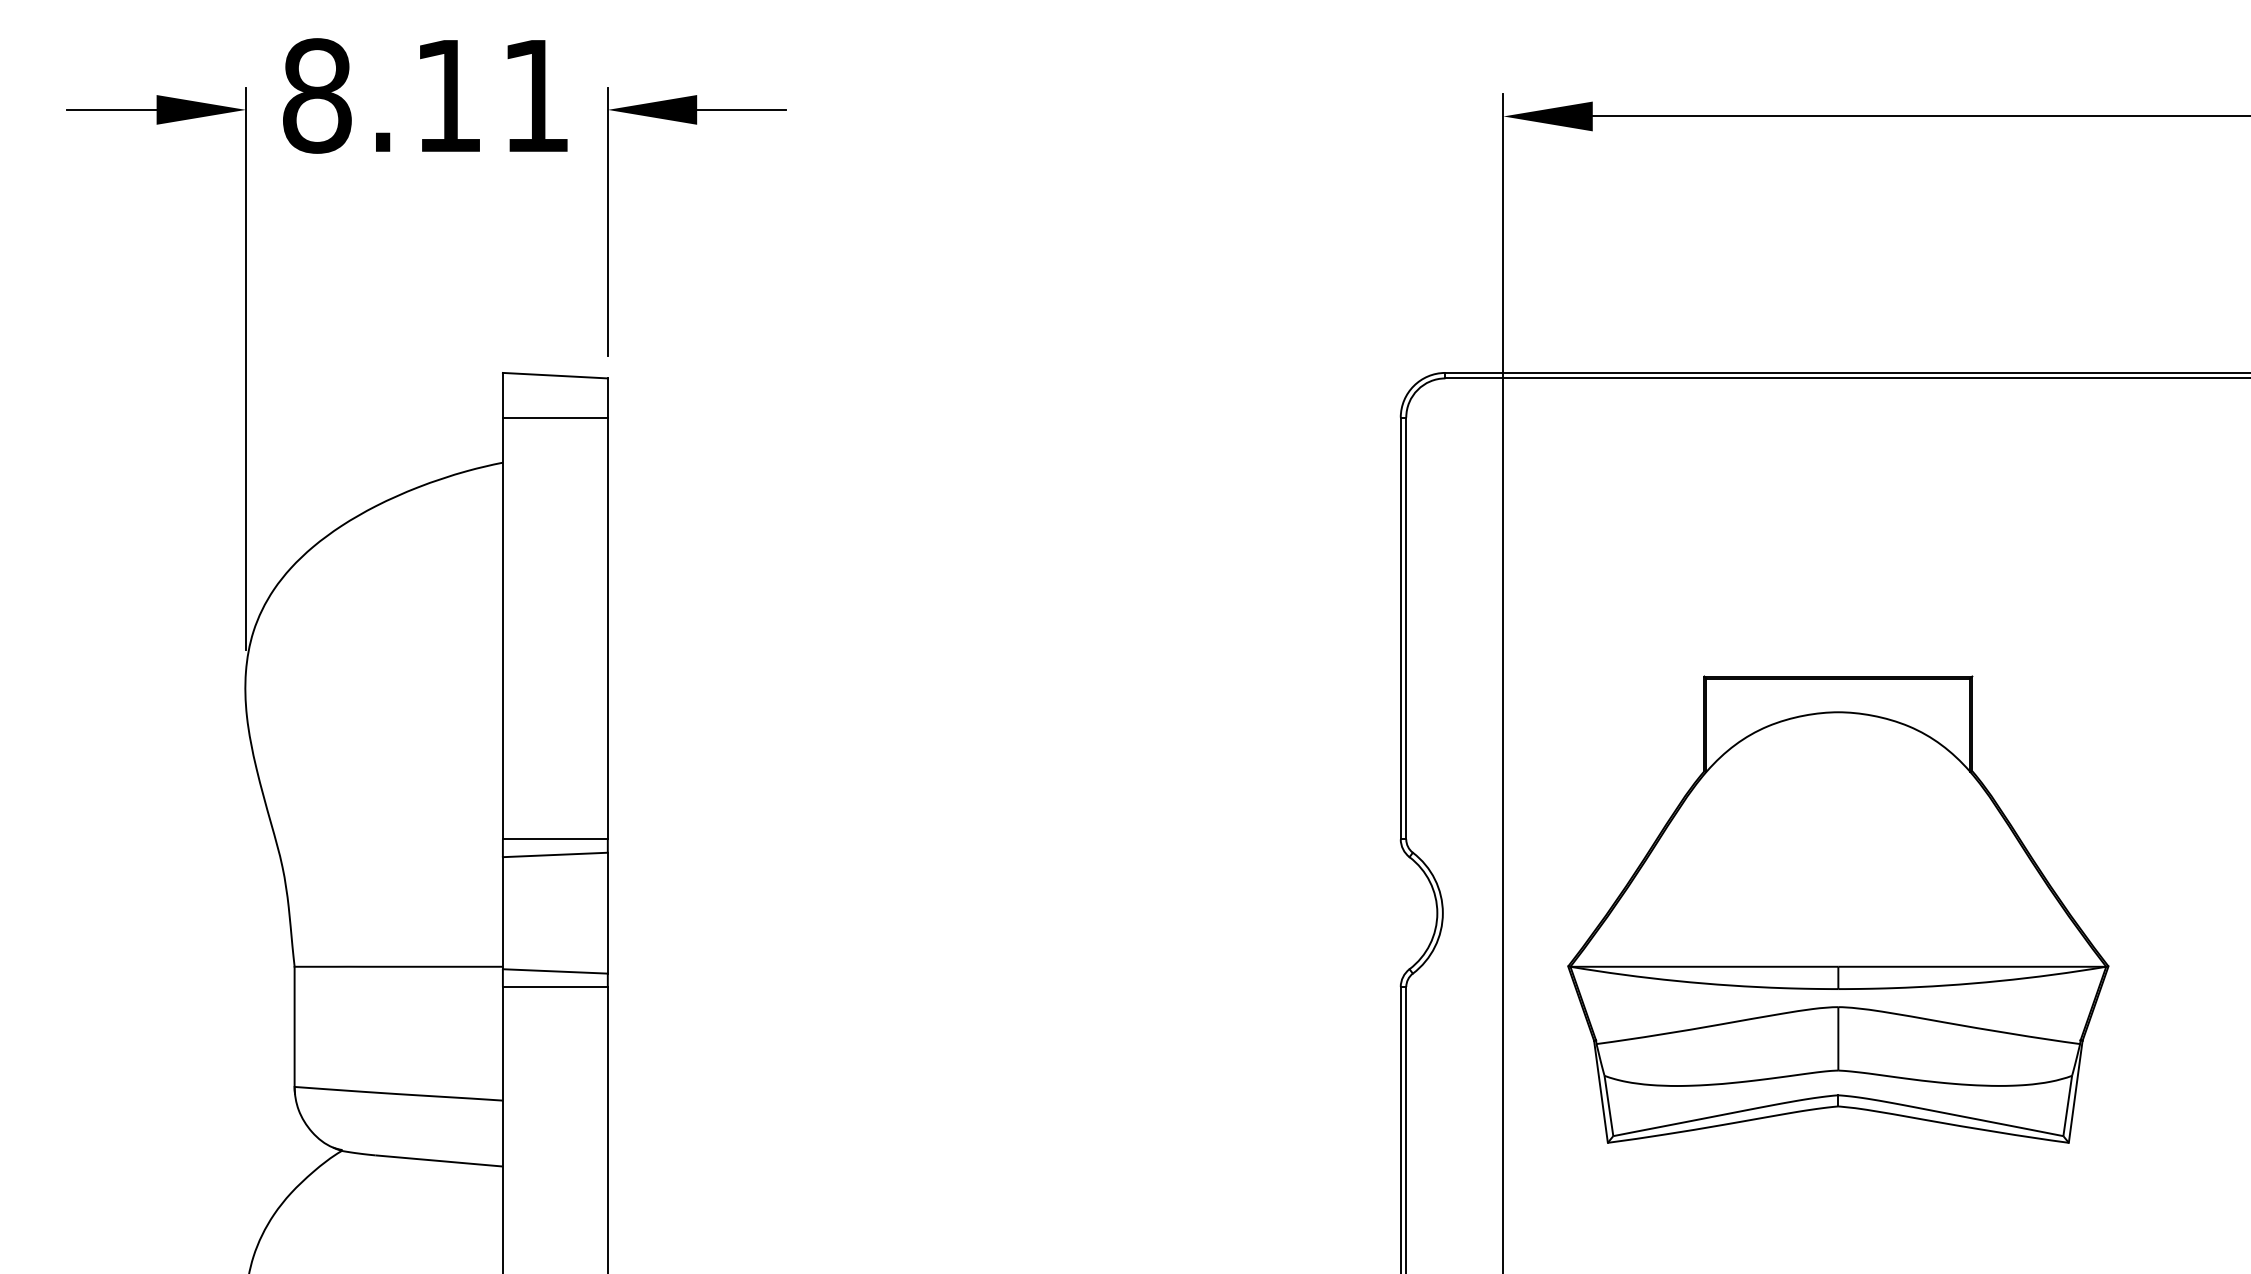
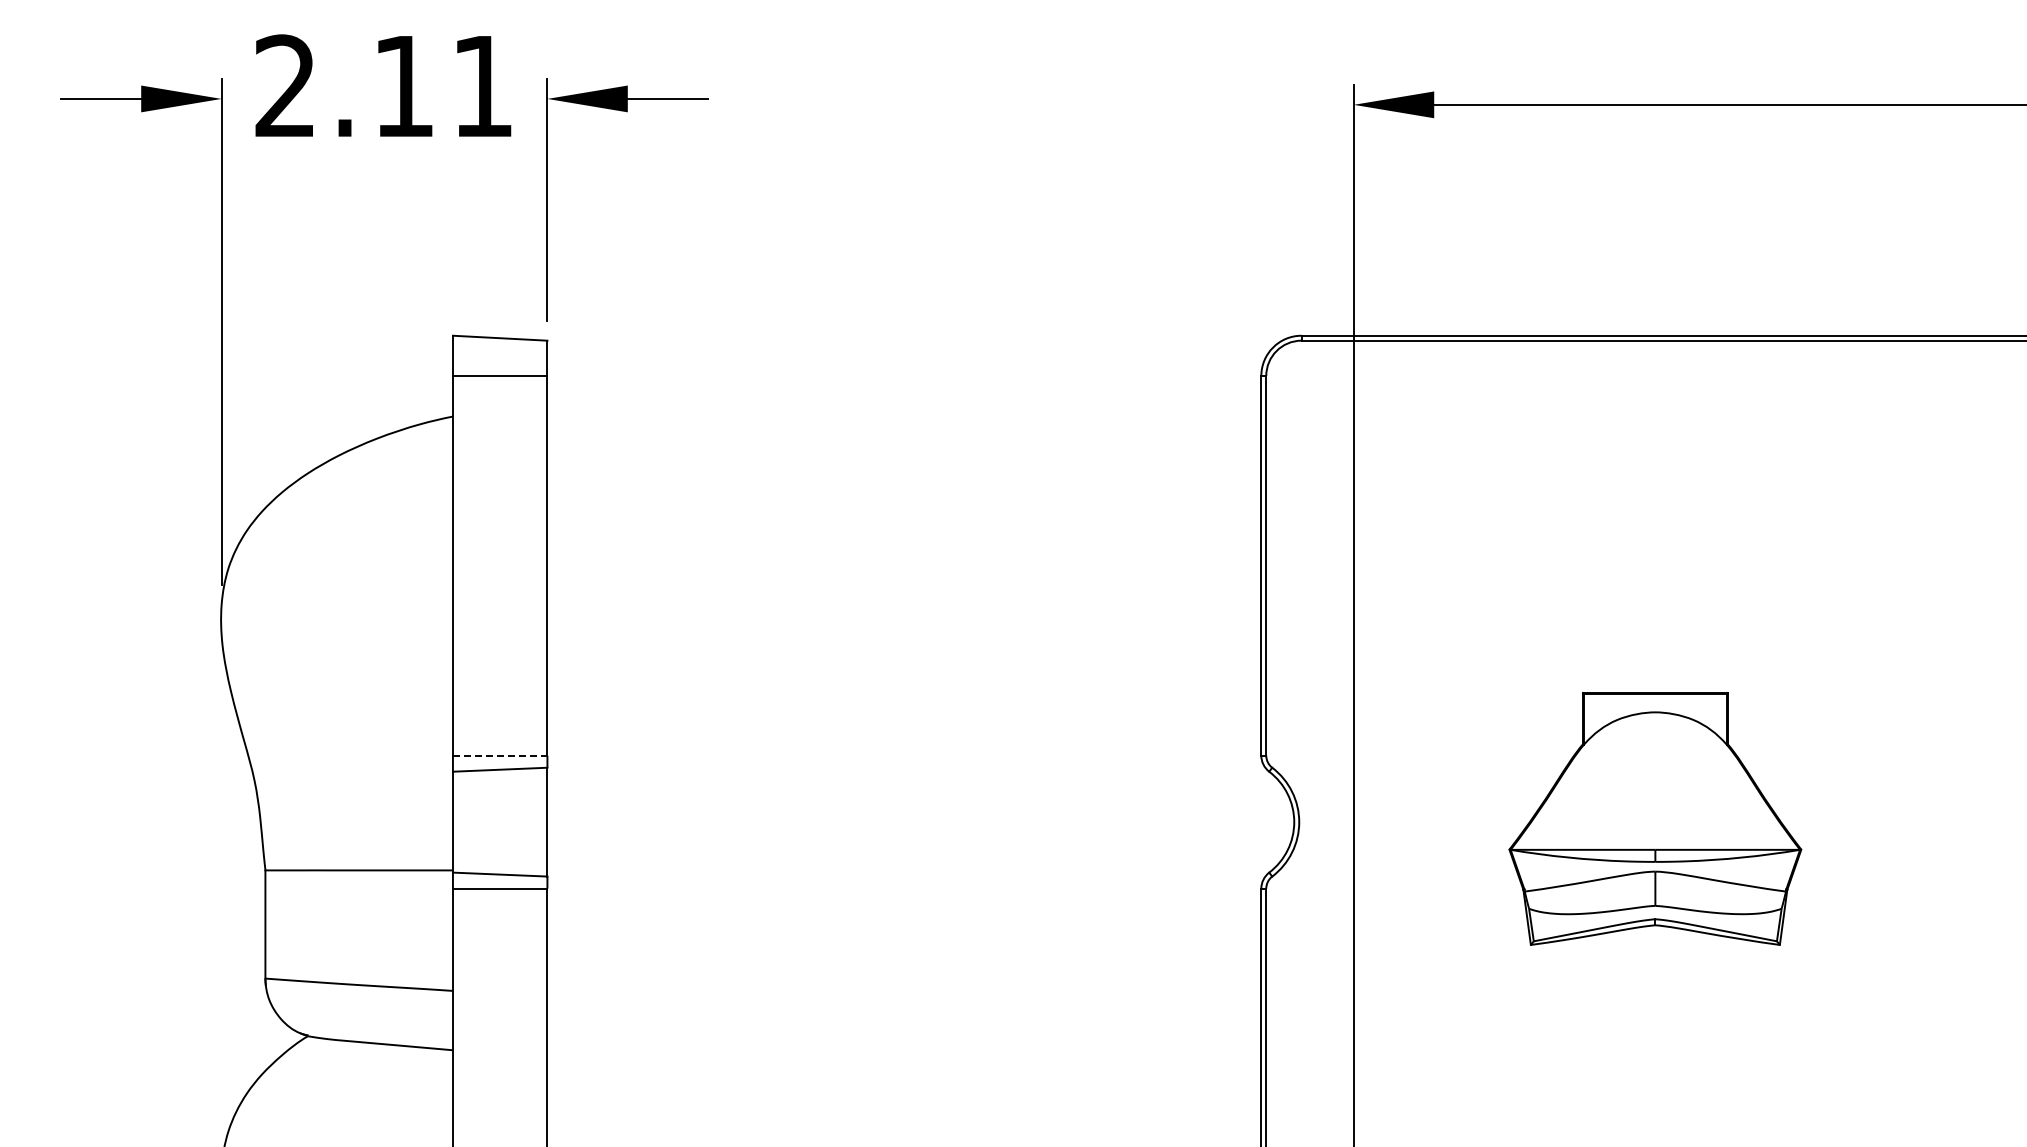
text: (316, 96) -> (285, 86), 8.11 -> 2.11
line: (555, 839) -> (500, 755), solid -> dashed
part: (1838, 909) -> (1655, 818), size x0.6

